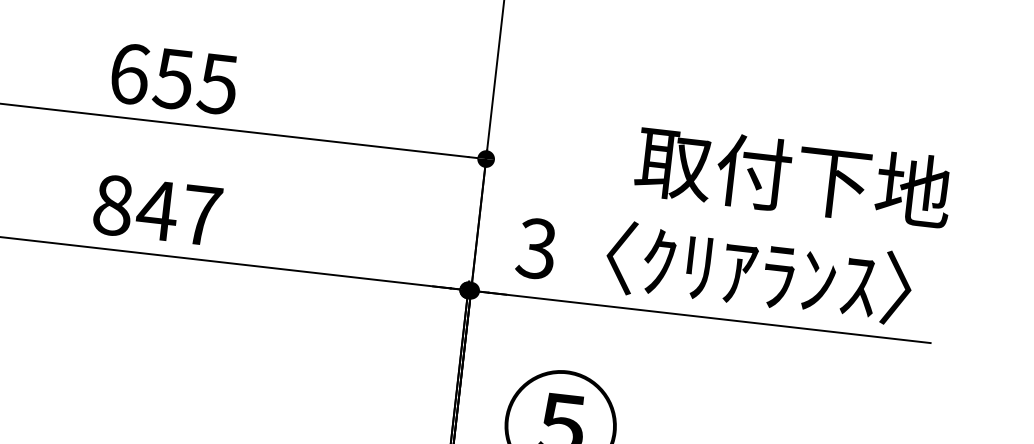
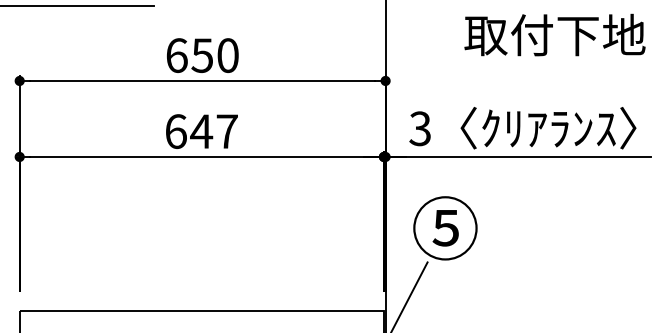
text: (217, 83) -> (227, 55), 655 -> 650
text: (792, 175) -> (554, 34), moved
text: (112, 205) -> (175, 131), 847 -> 647

